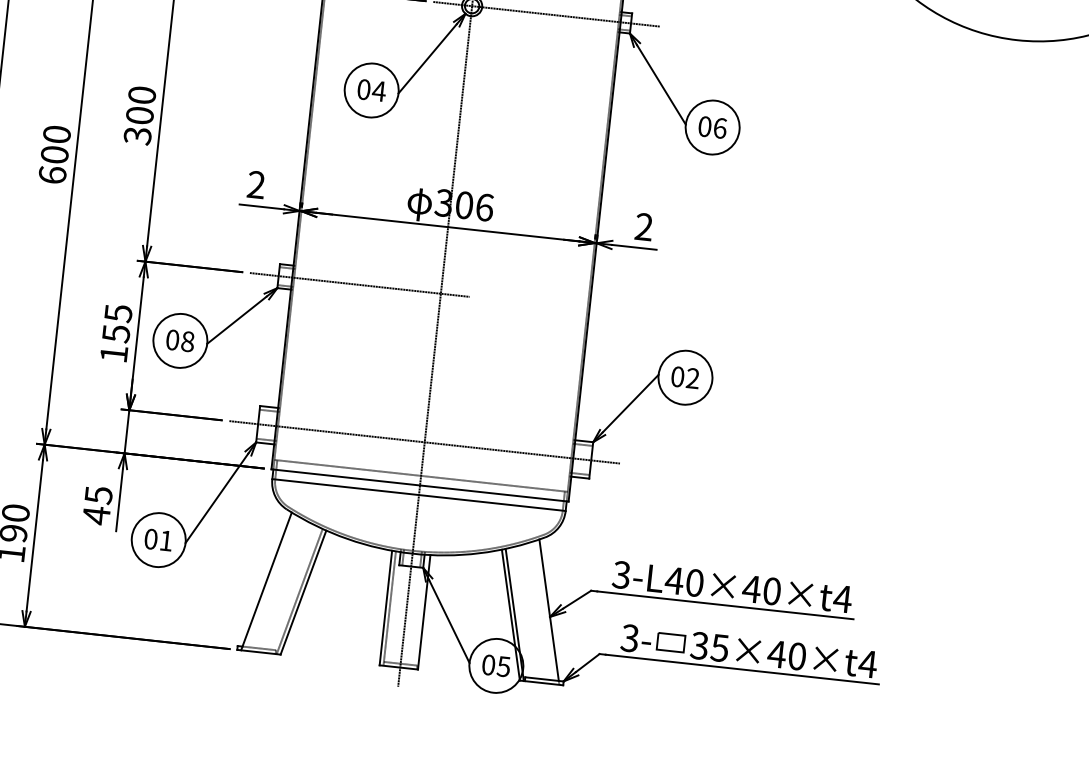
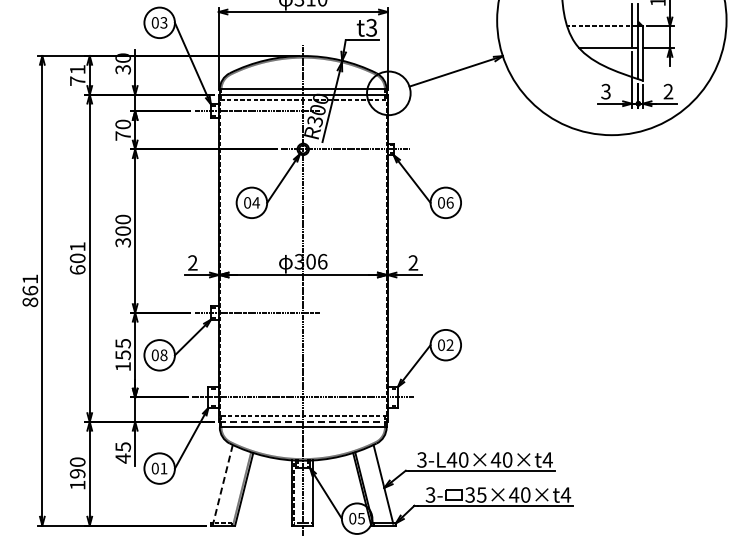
text: (56, 133) -> (77, 246), 600 -> 601
line: (420, 484) -> (303, 421), solid -> dashed
line: (265, 581) -> (222, 485), solid -> dashed

